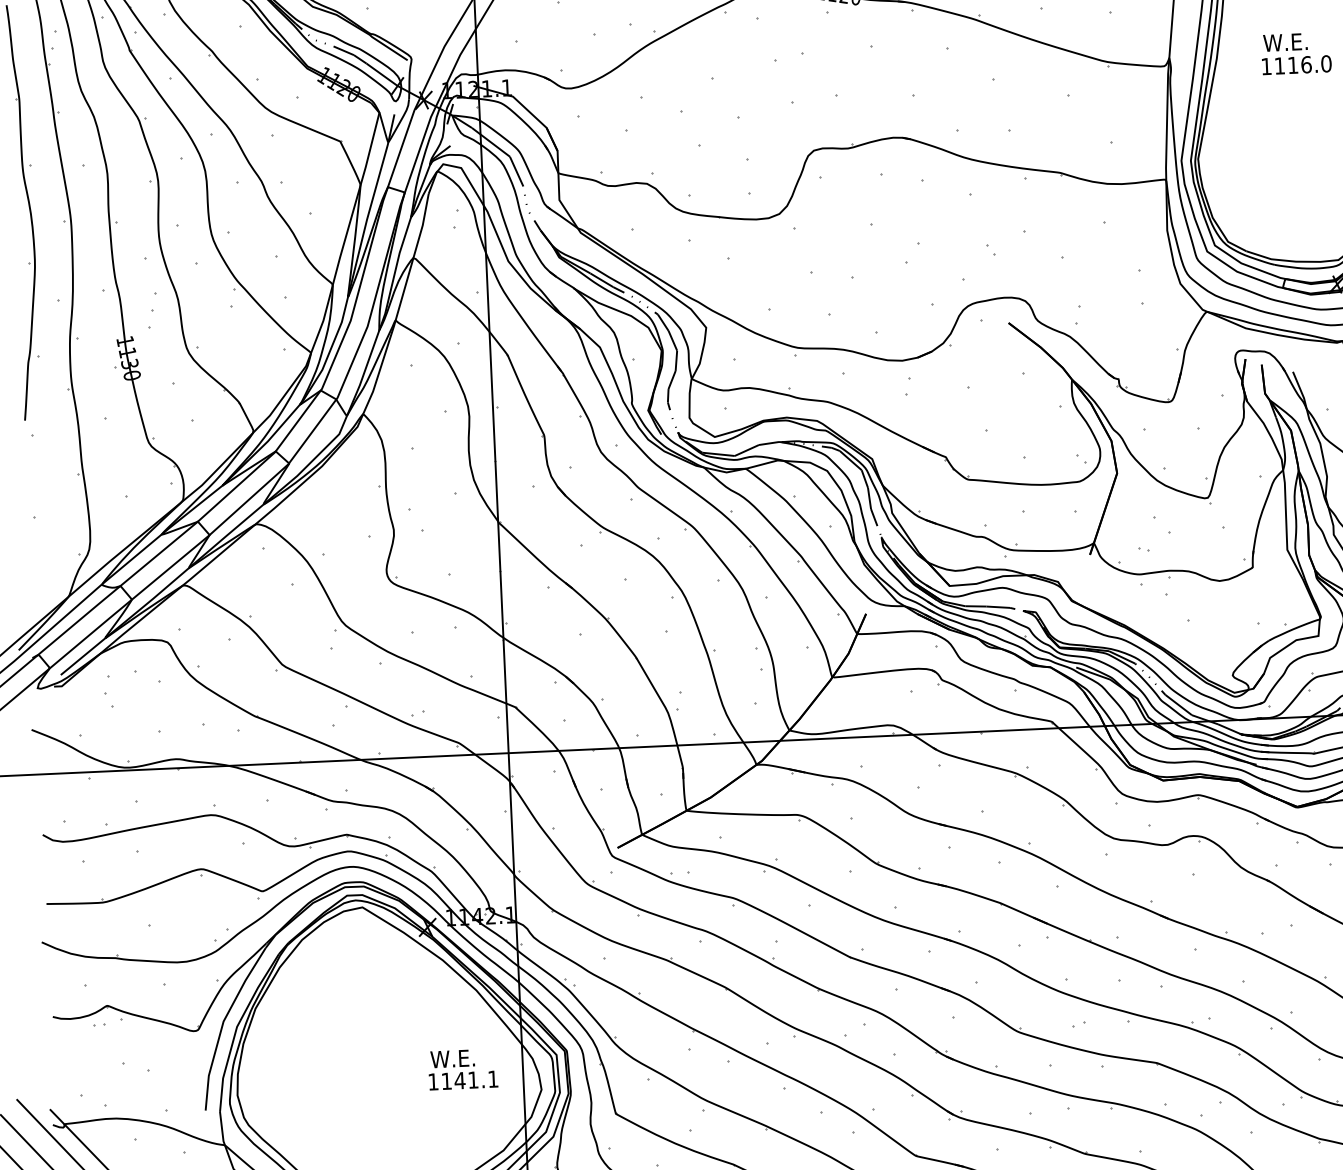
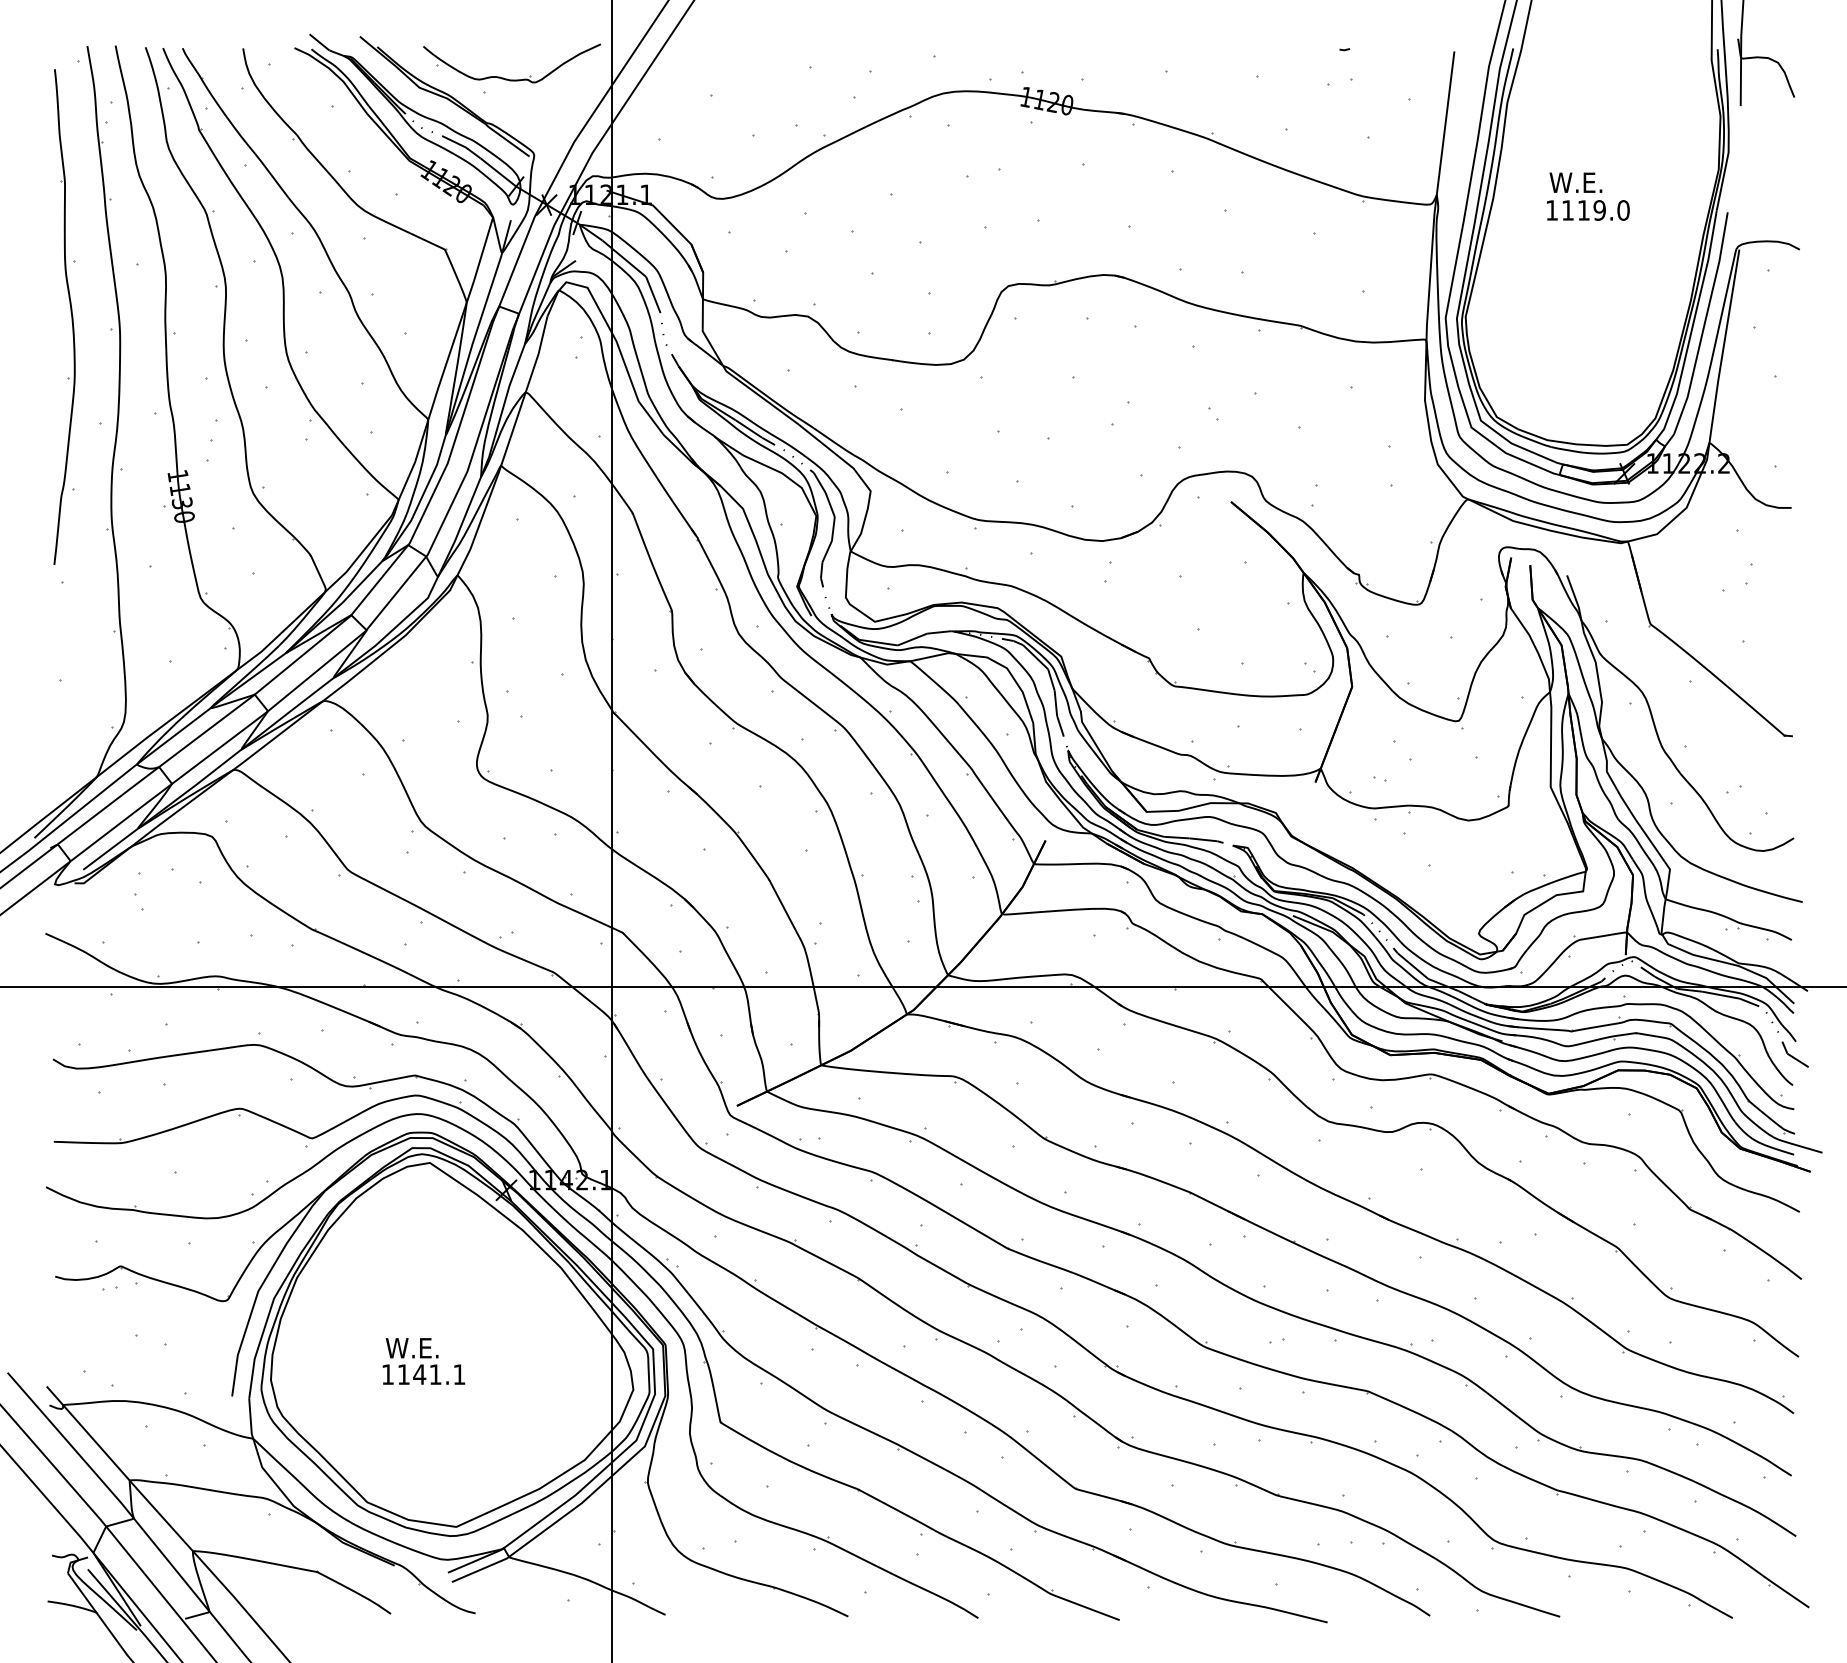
text: (1306, 64) -> (1599, 210), 1116.0 -> 1119.0
text: (462, 1069) -> (423, 1361), moved

